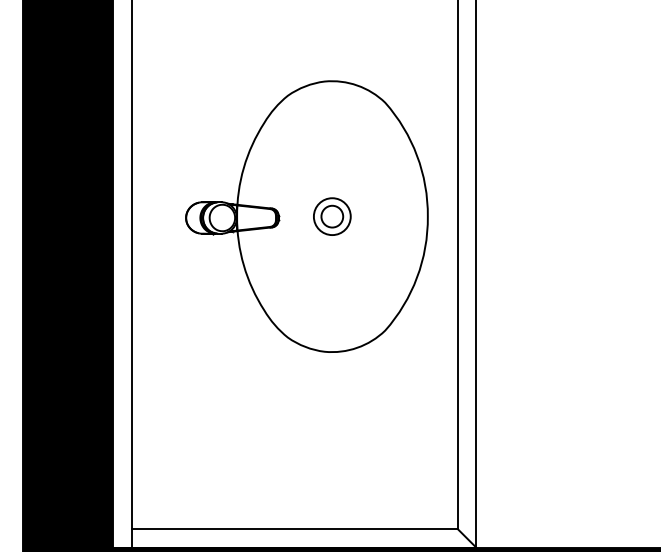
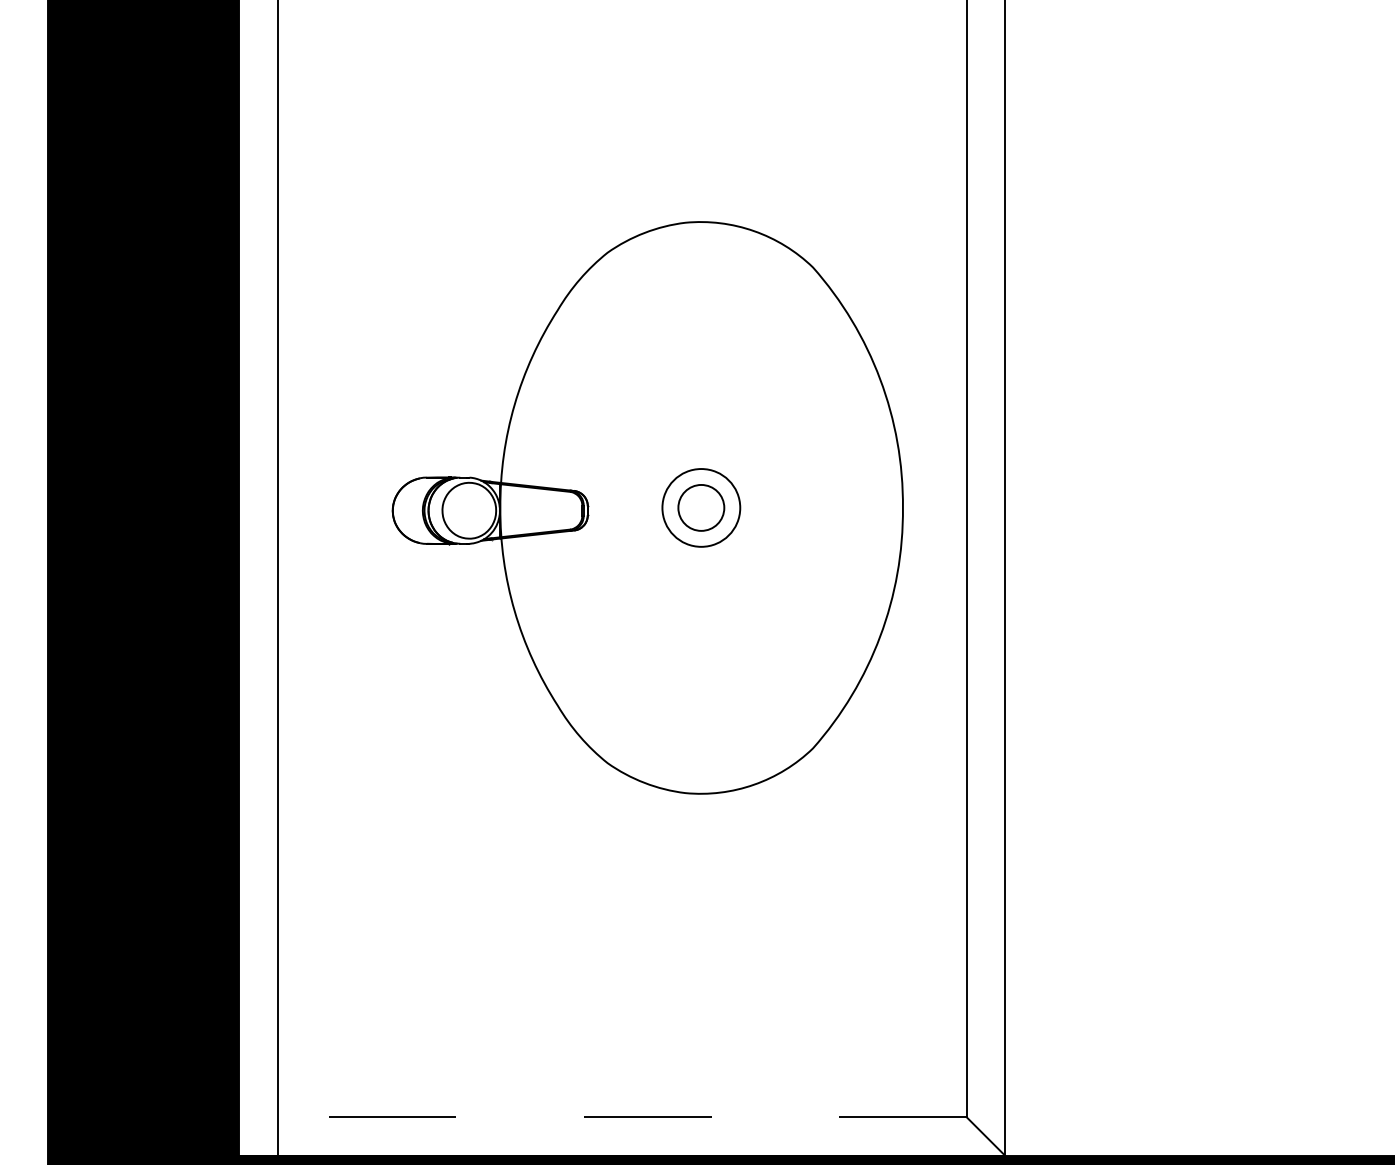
part: (306, 216) -> (646, 507), moved
line: (294, 529) -> (621, 1117), solid -> dashed

